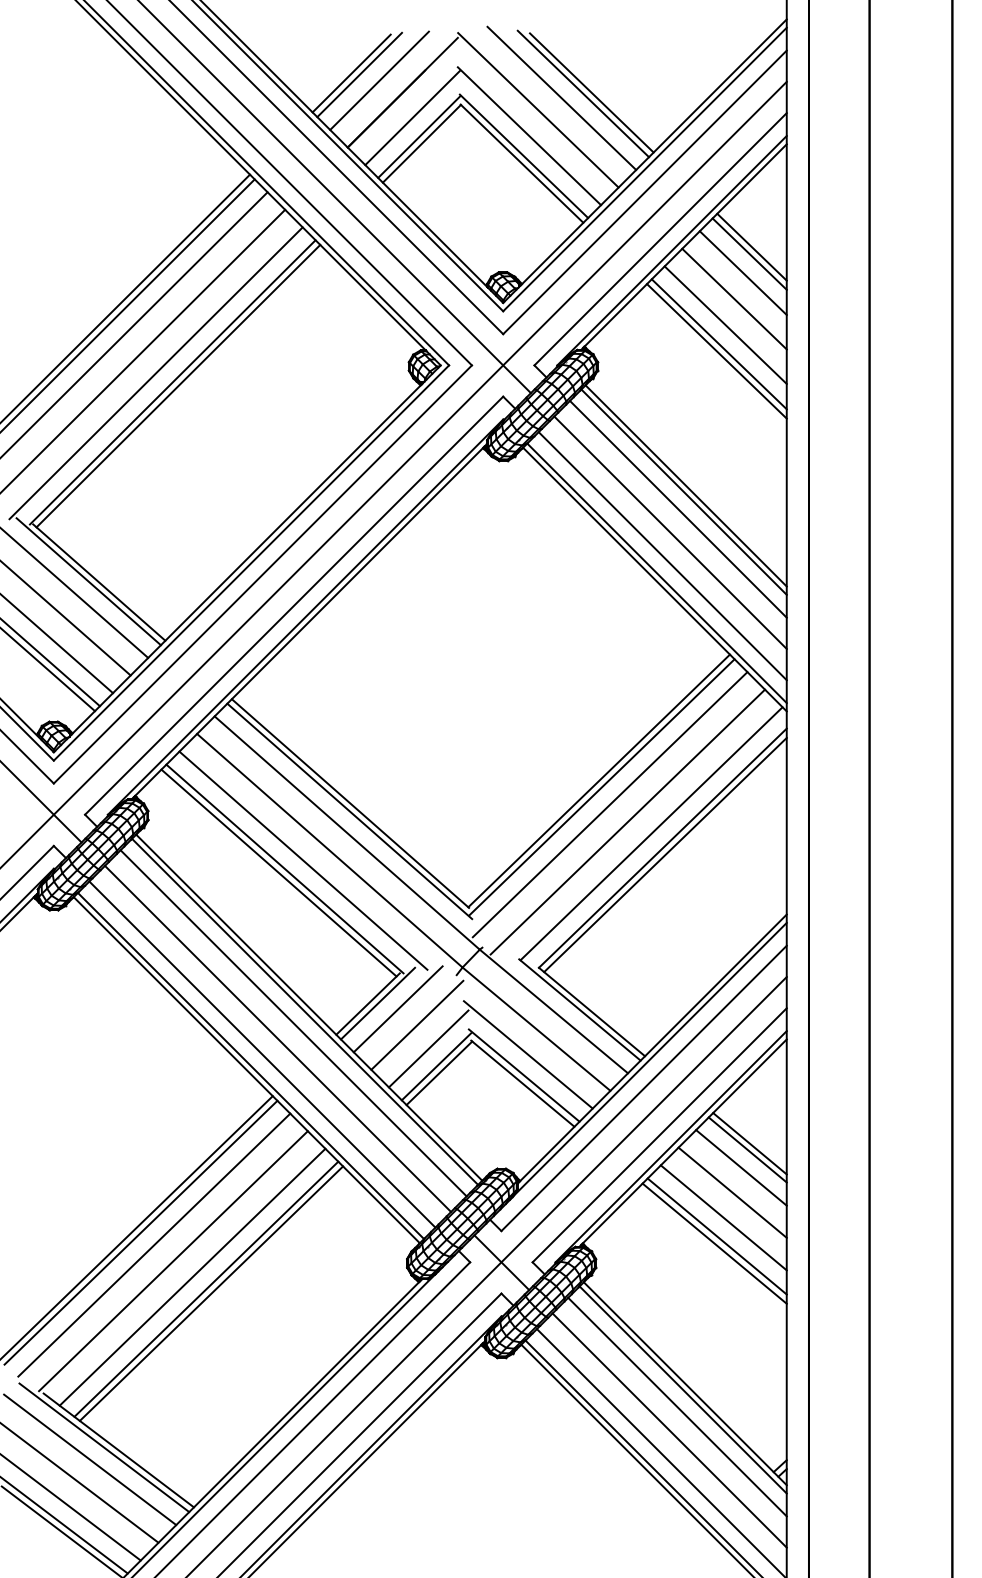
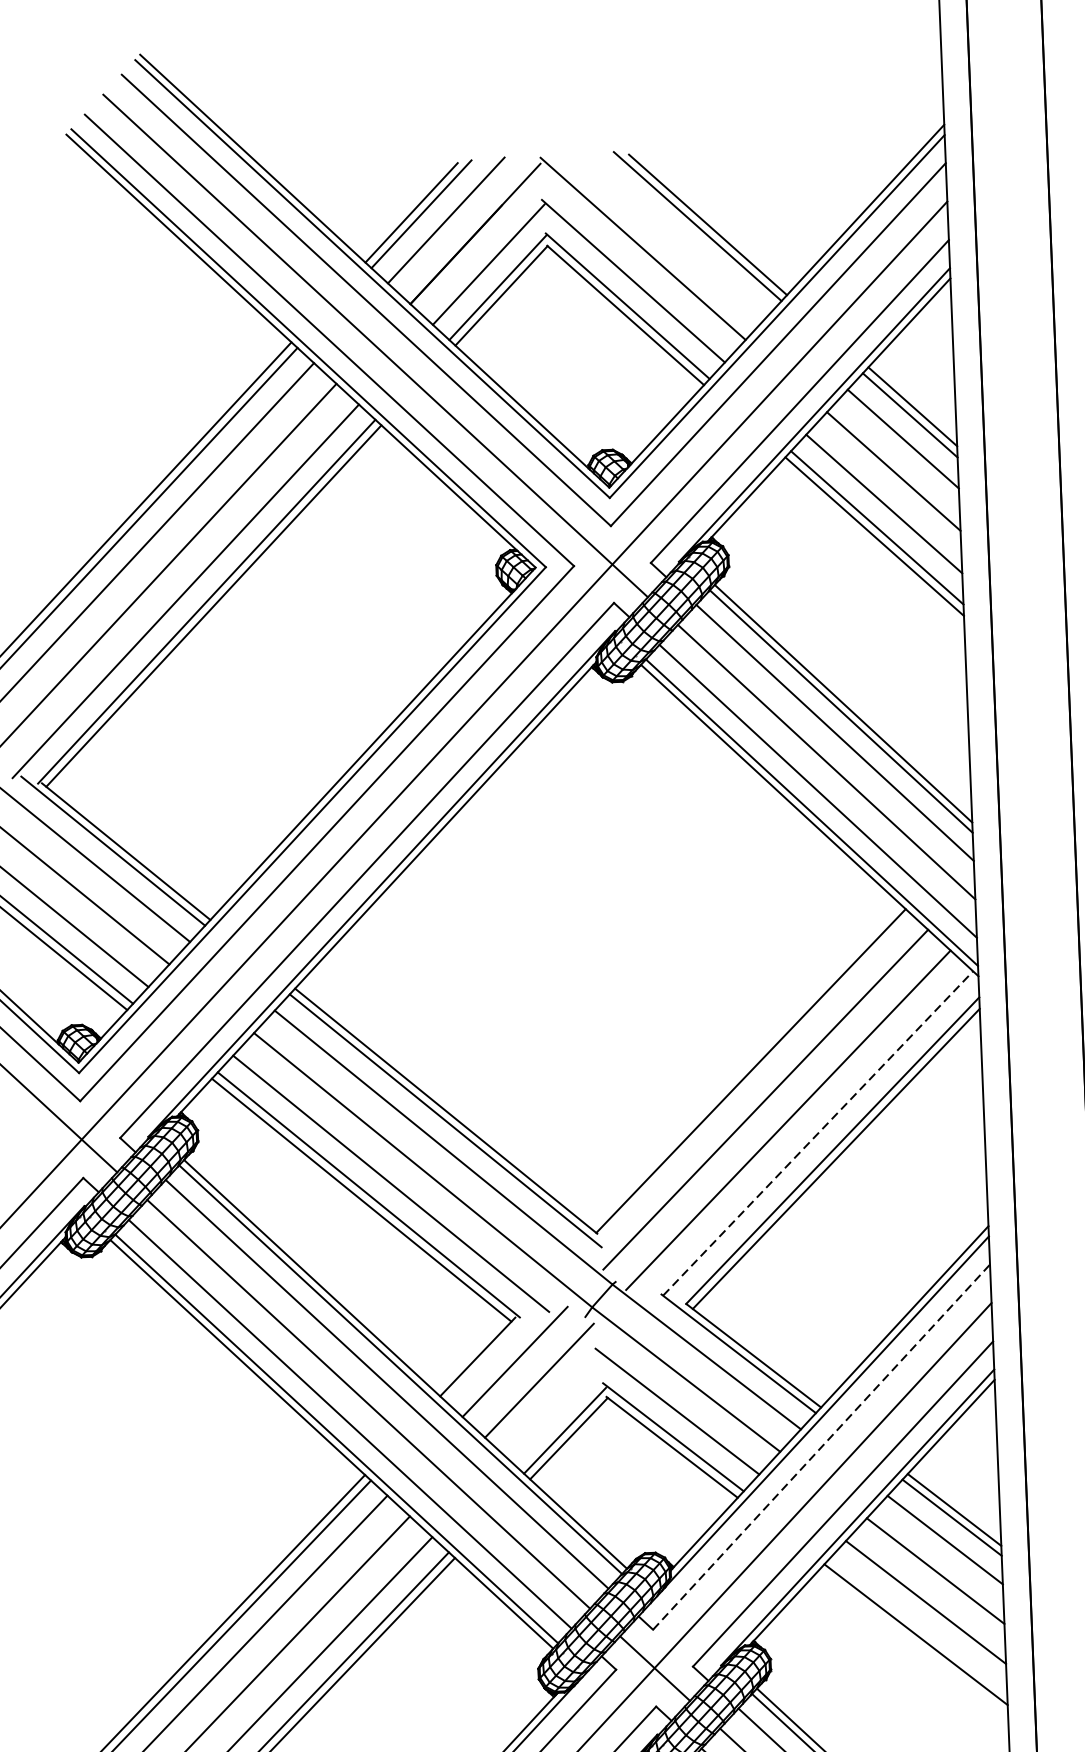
line: (561, 97) -> (670, 231), removed
line: (601, 787) -> (754, 1078), removed
line: (651, 833) -> (818, 1133), solid -> dashed
line: (378, 1003) -> (490, 1355), removed
line: (428, 1048) -> (554, 1408), removed
line: (644, 1088) -> (822, 1447), solid -> dashed
line: (716, 1236) -> (917, 1625), removed

